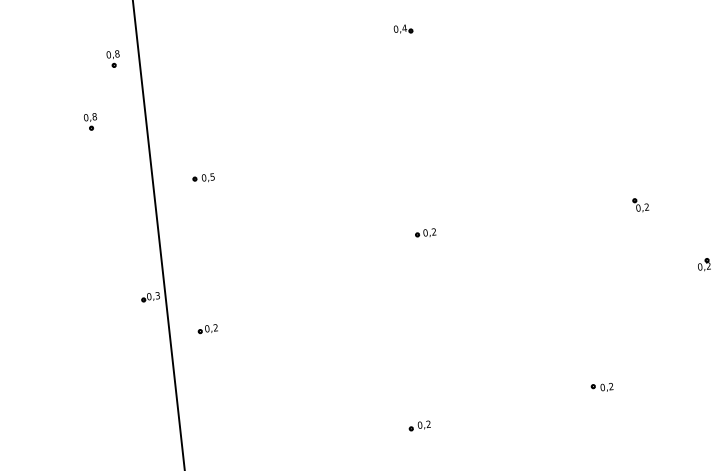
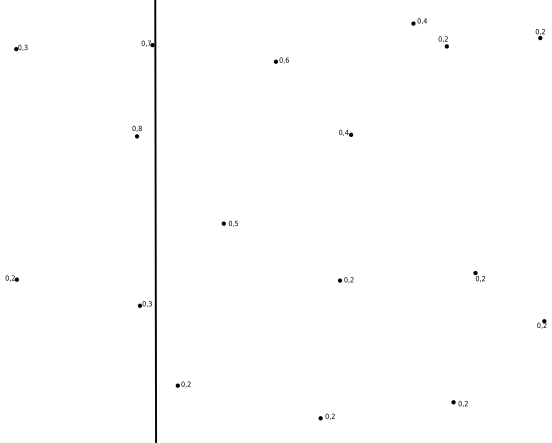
part: (89, 121) -> (115, 174), removed
part: (202, 178) -> (229, 223), moved
part: (639, 205) -> (478, 276), moved
part: (206, 329) -> (182, 384), moved

